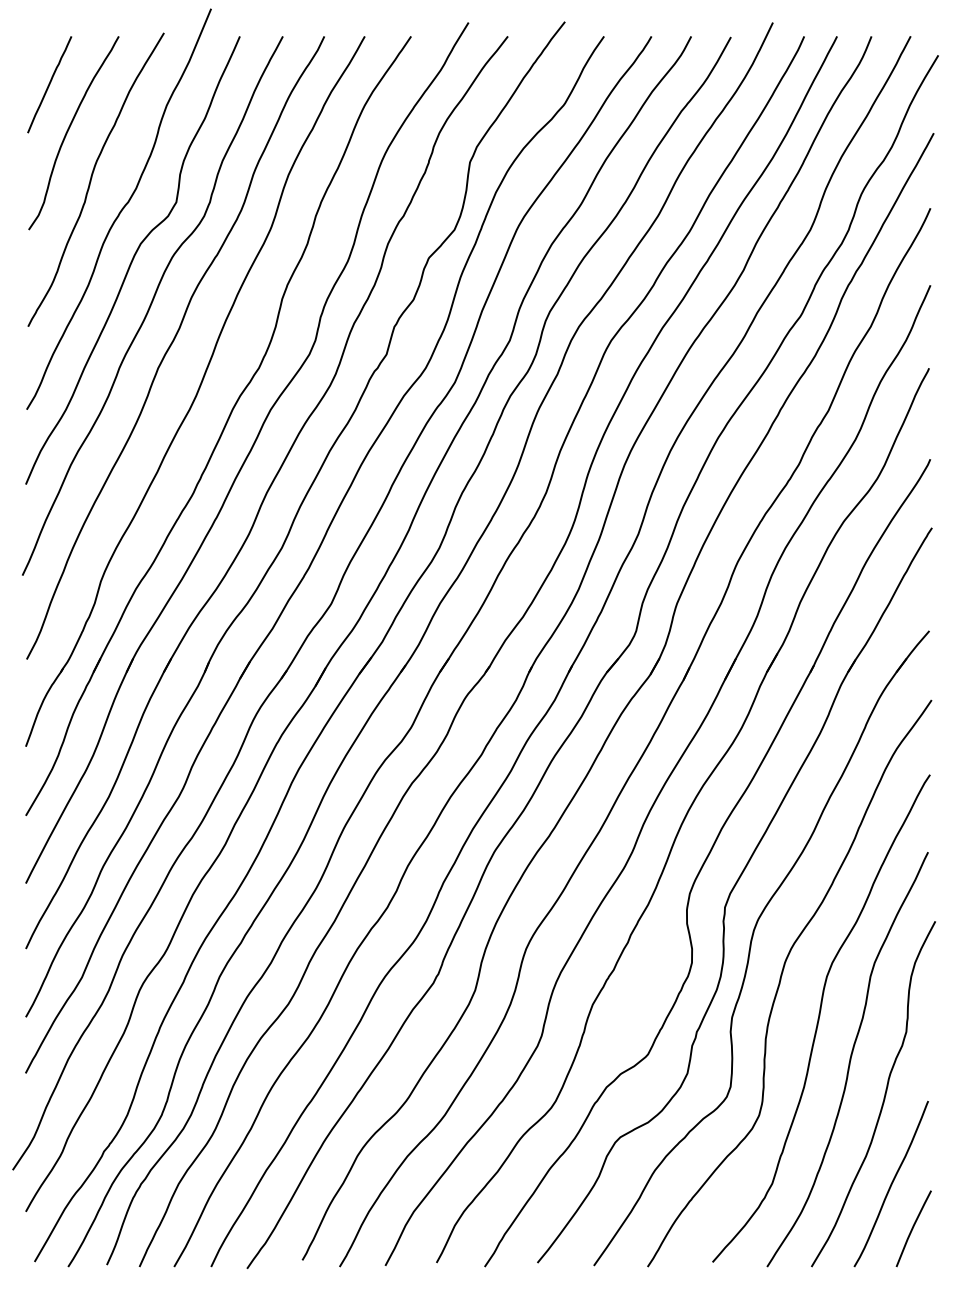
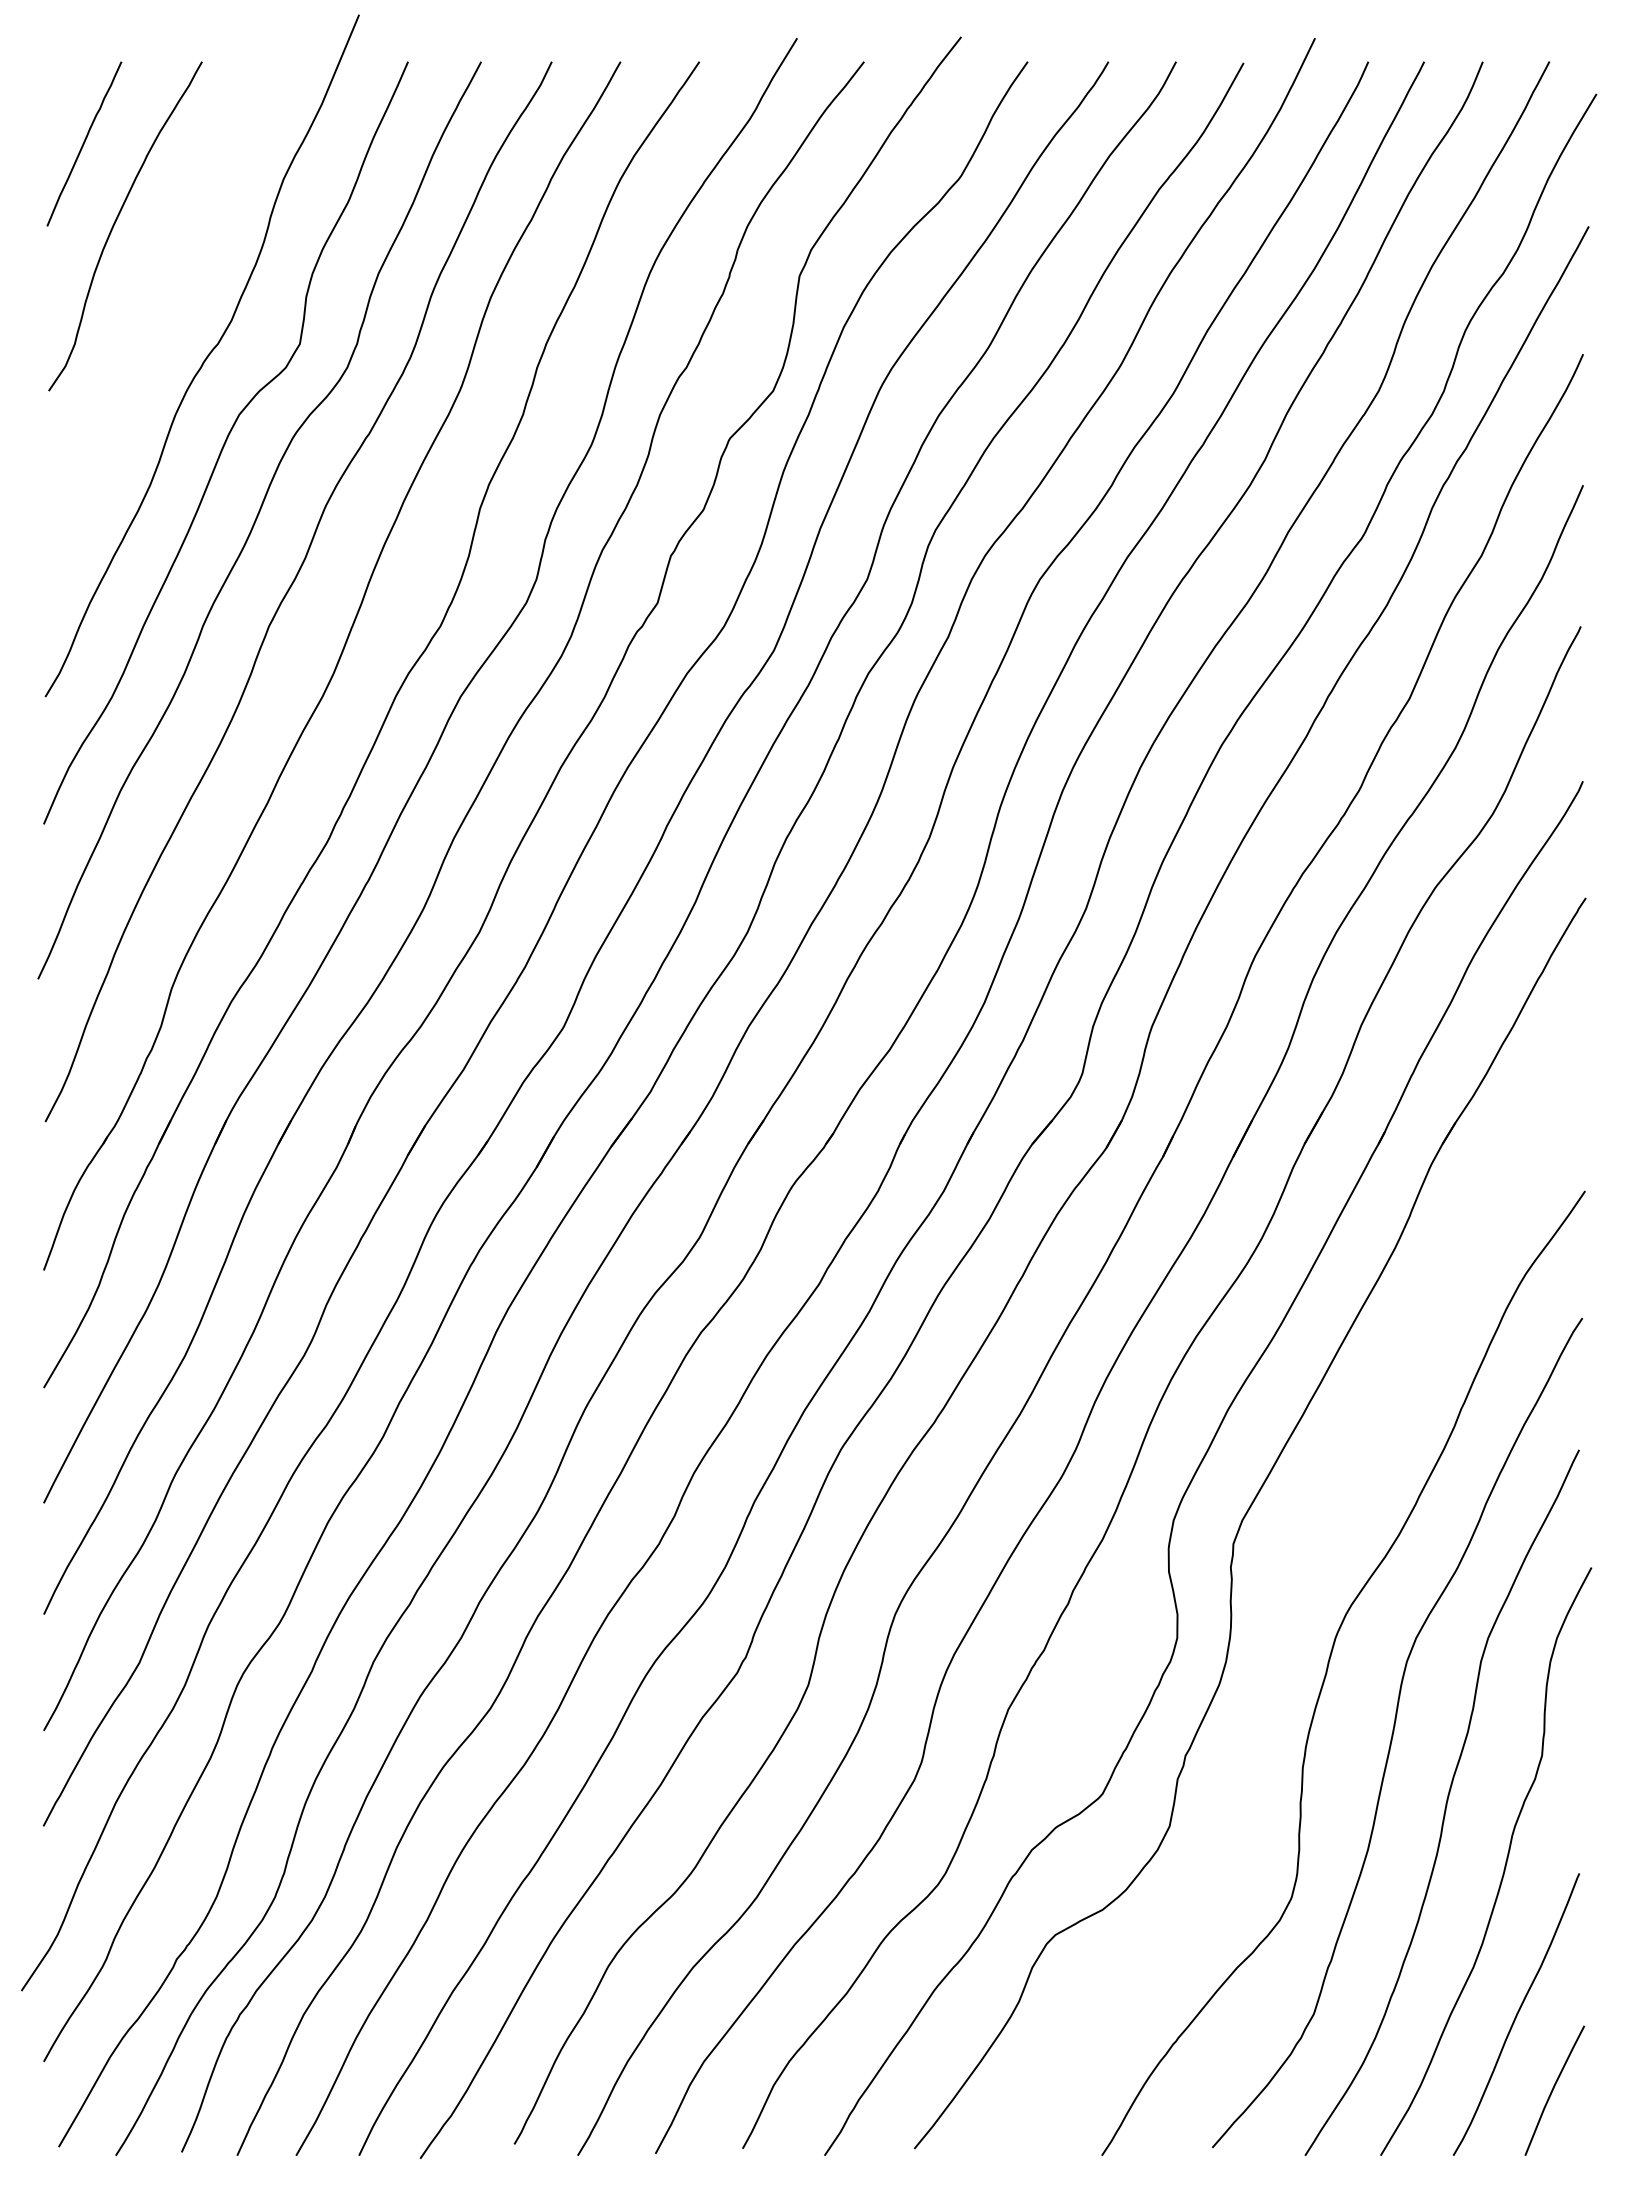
curve: (92, 178) -> (157, 303), removed
part: (751, 947) -> (1278, 1612), removed

